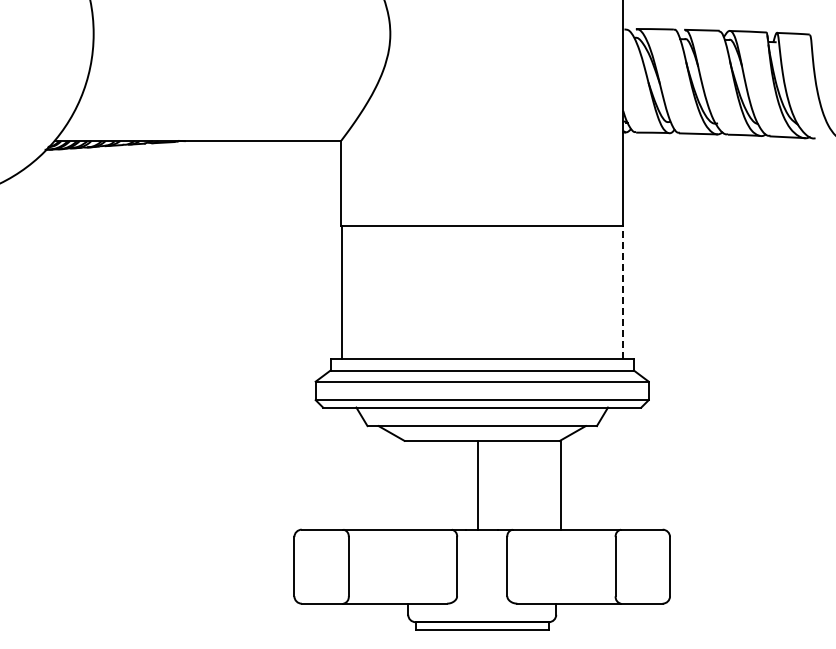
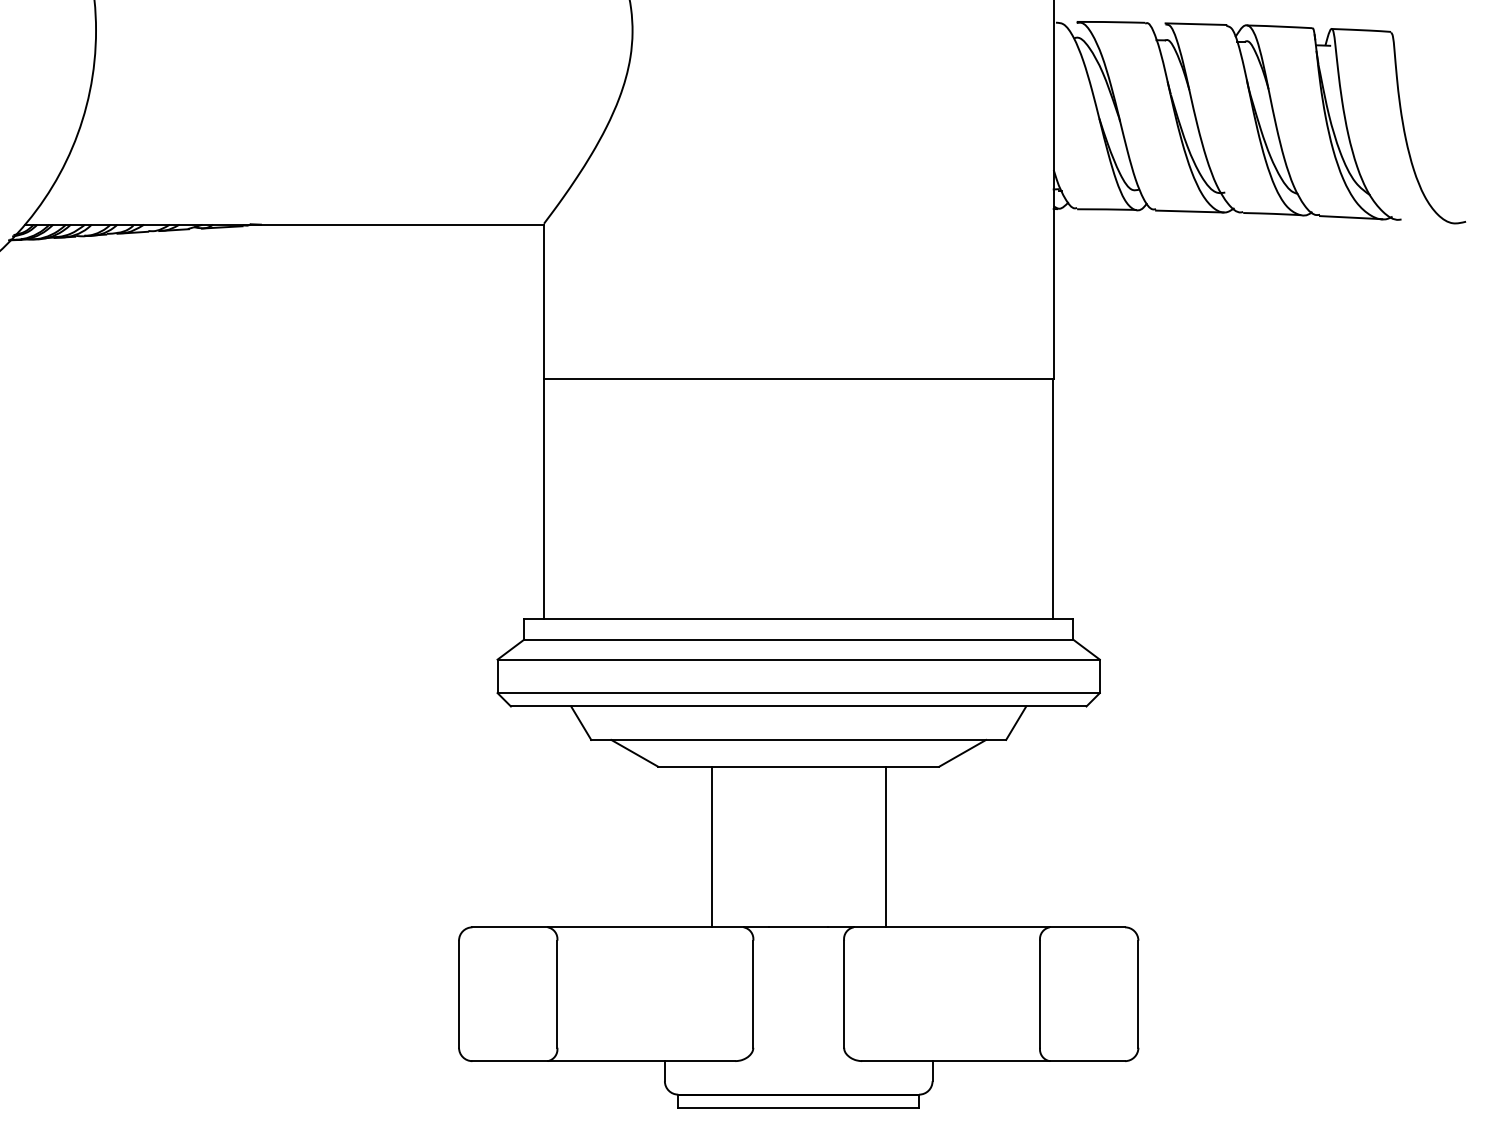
line: (622, 292) -> (1052, 498), dashed -> solid
line: (478, 484) -> (712, 845), moved
line: (561, 484) -> (886, 845), moved

